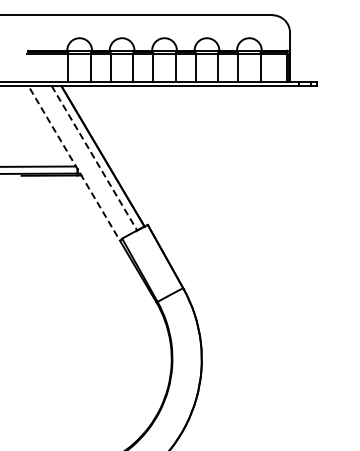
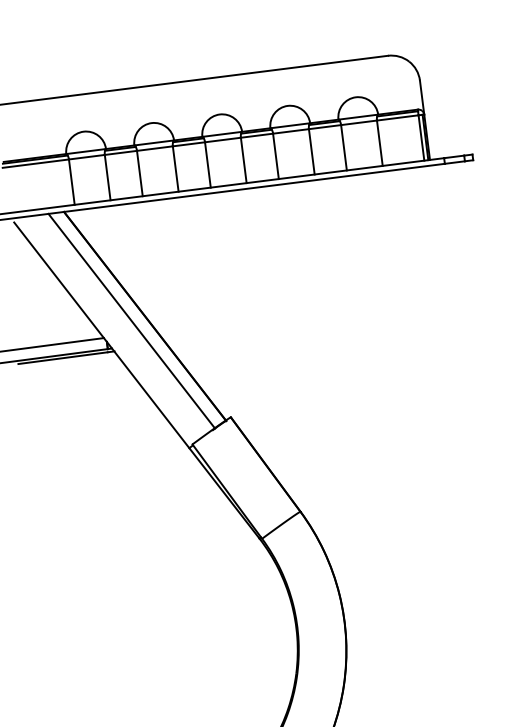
line: (94, 158) -> (131, 321), dashed -> solid
line: (75, 165) -> (102, 336), dashed -> solid

